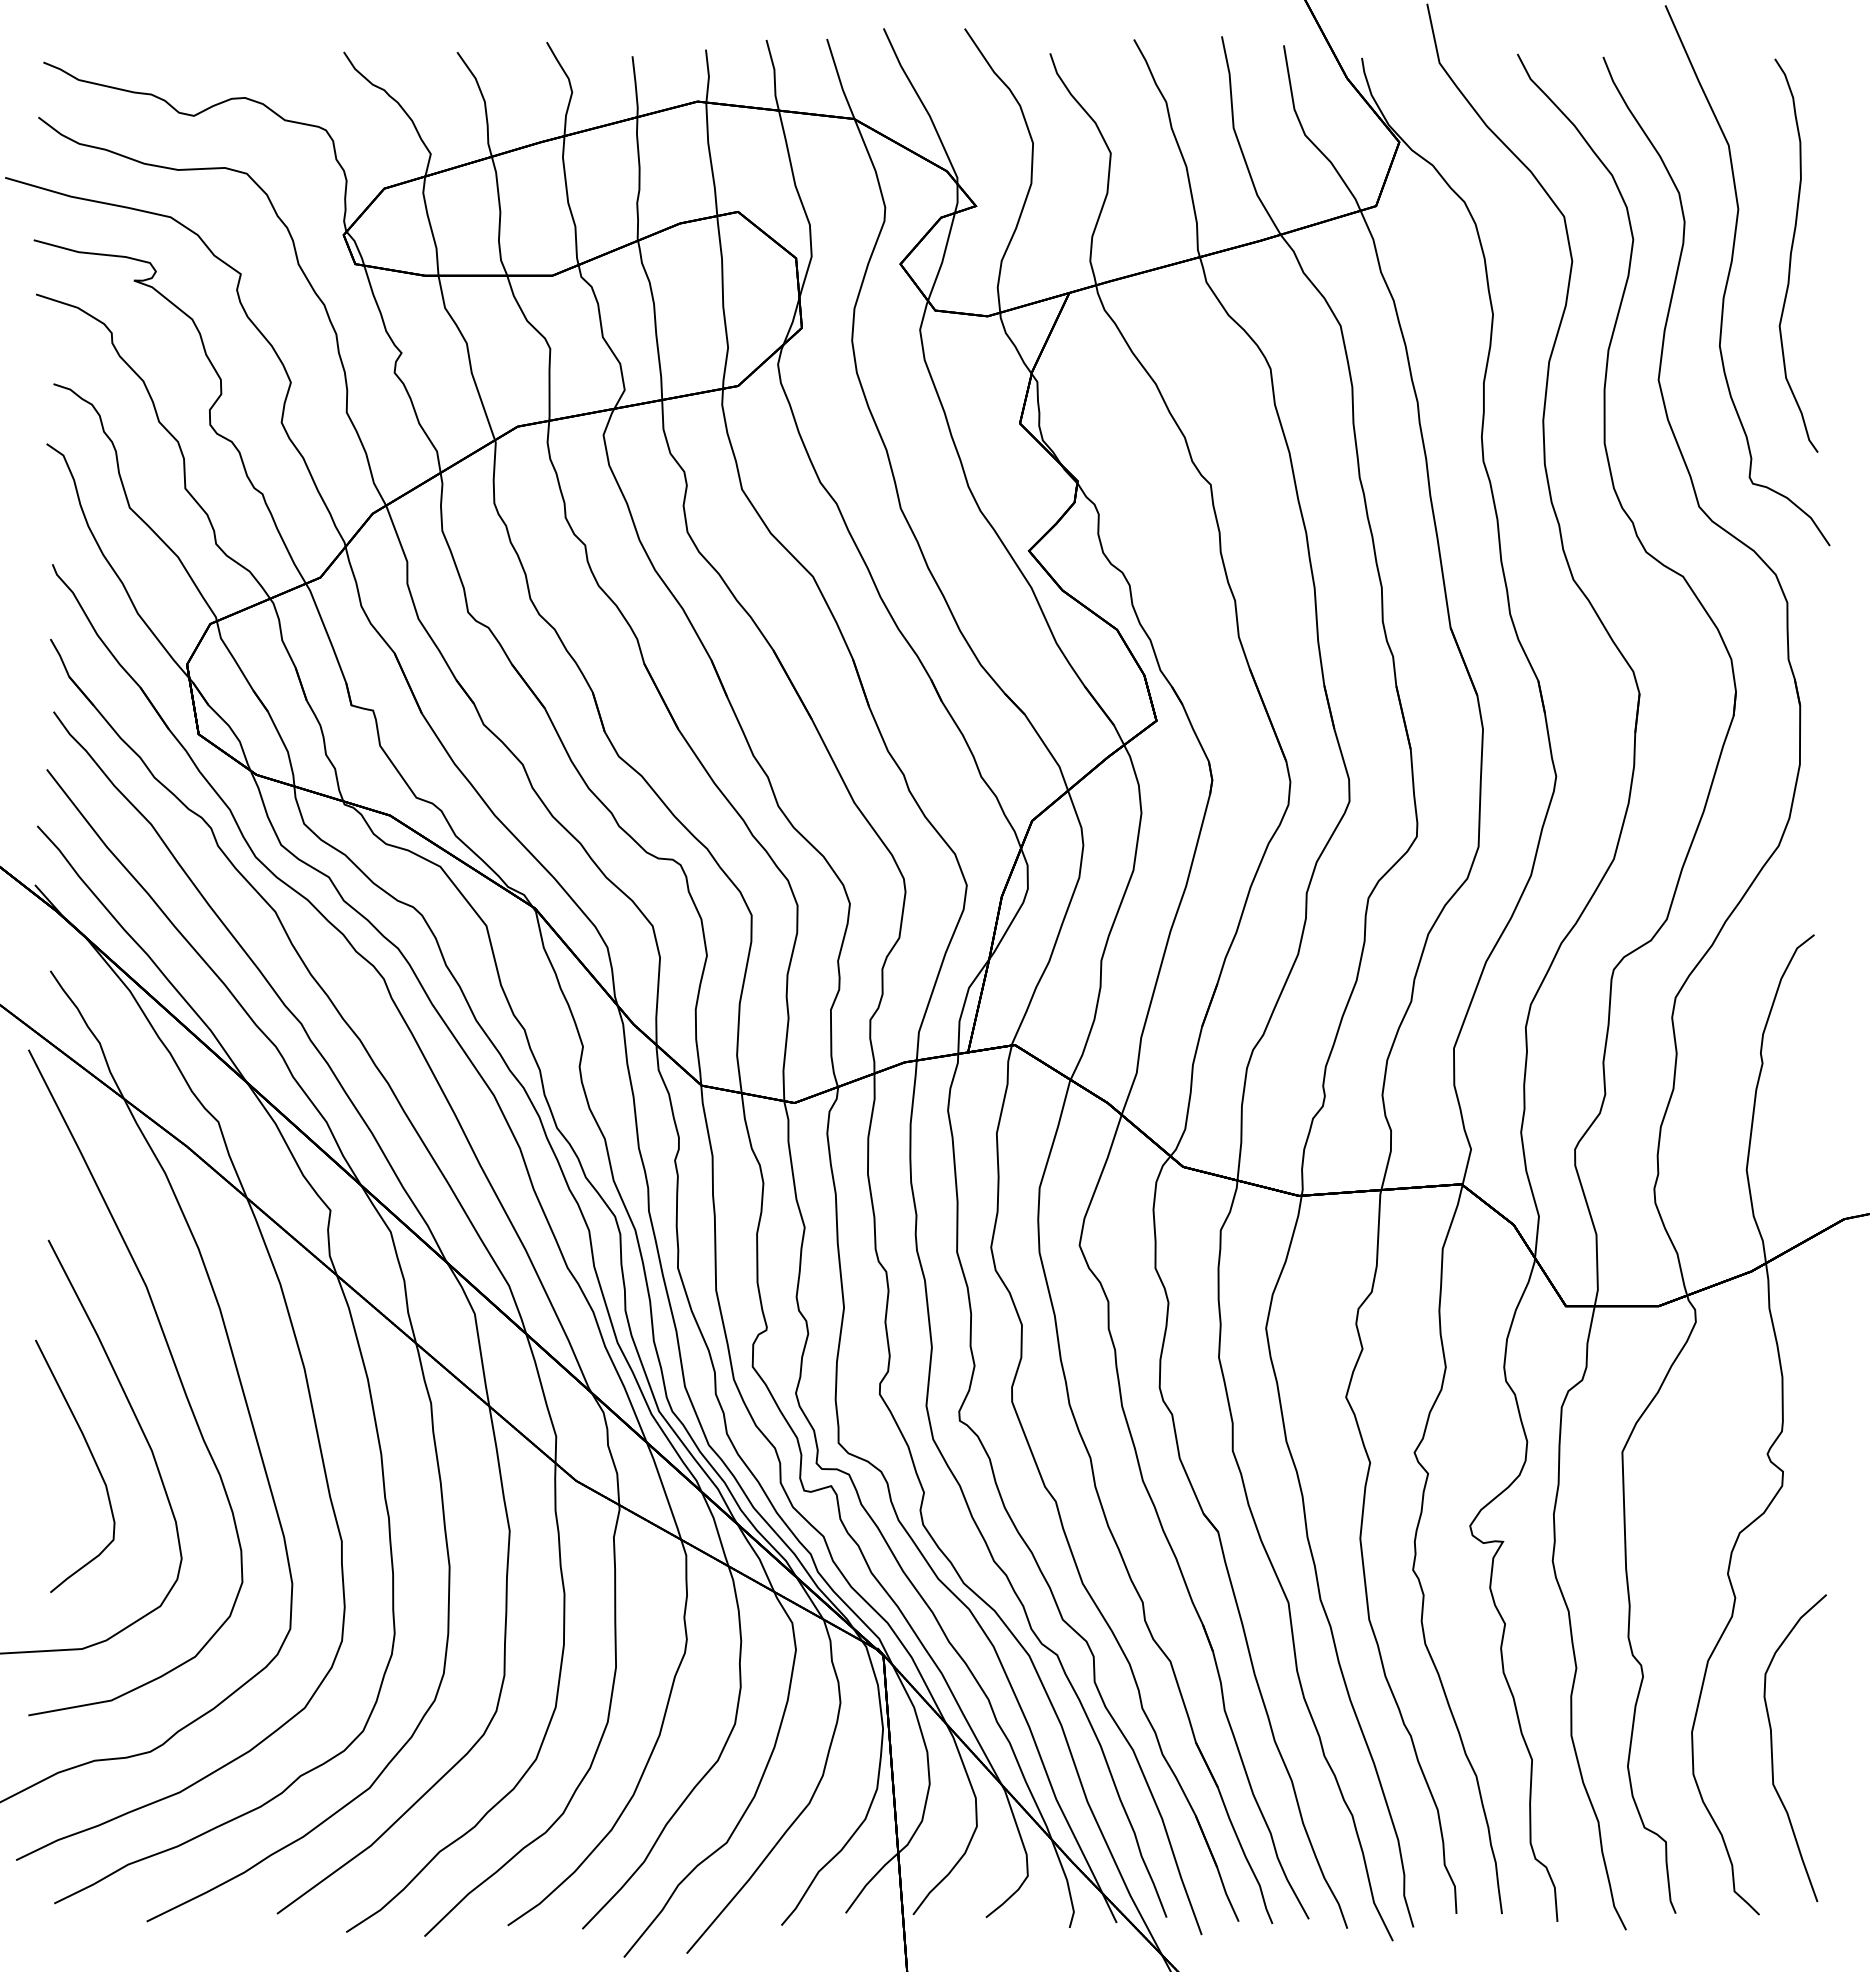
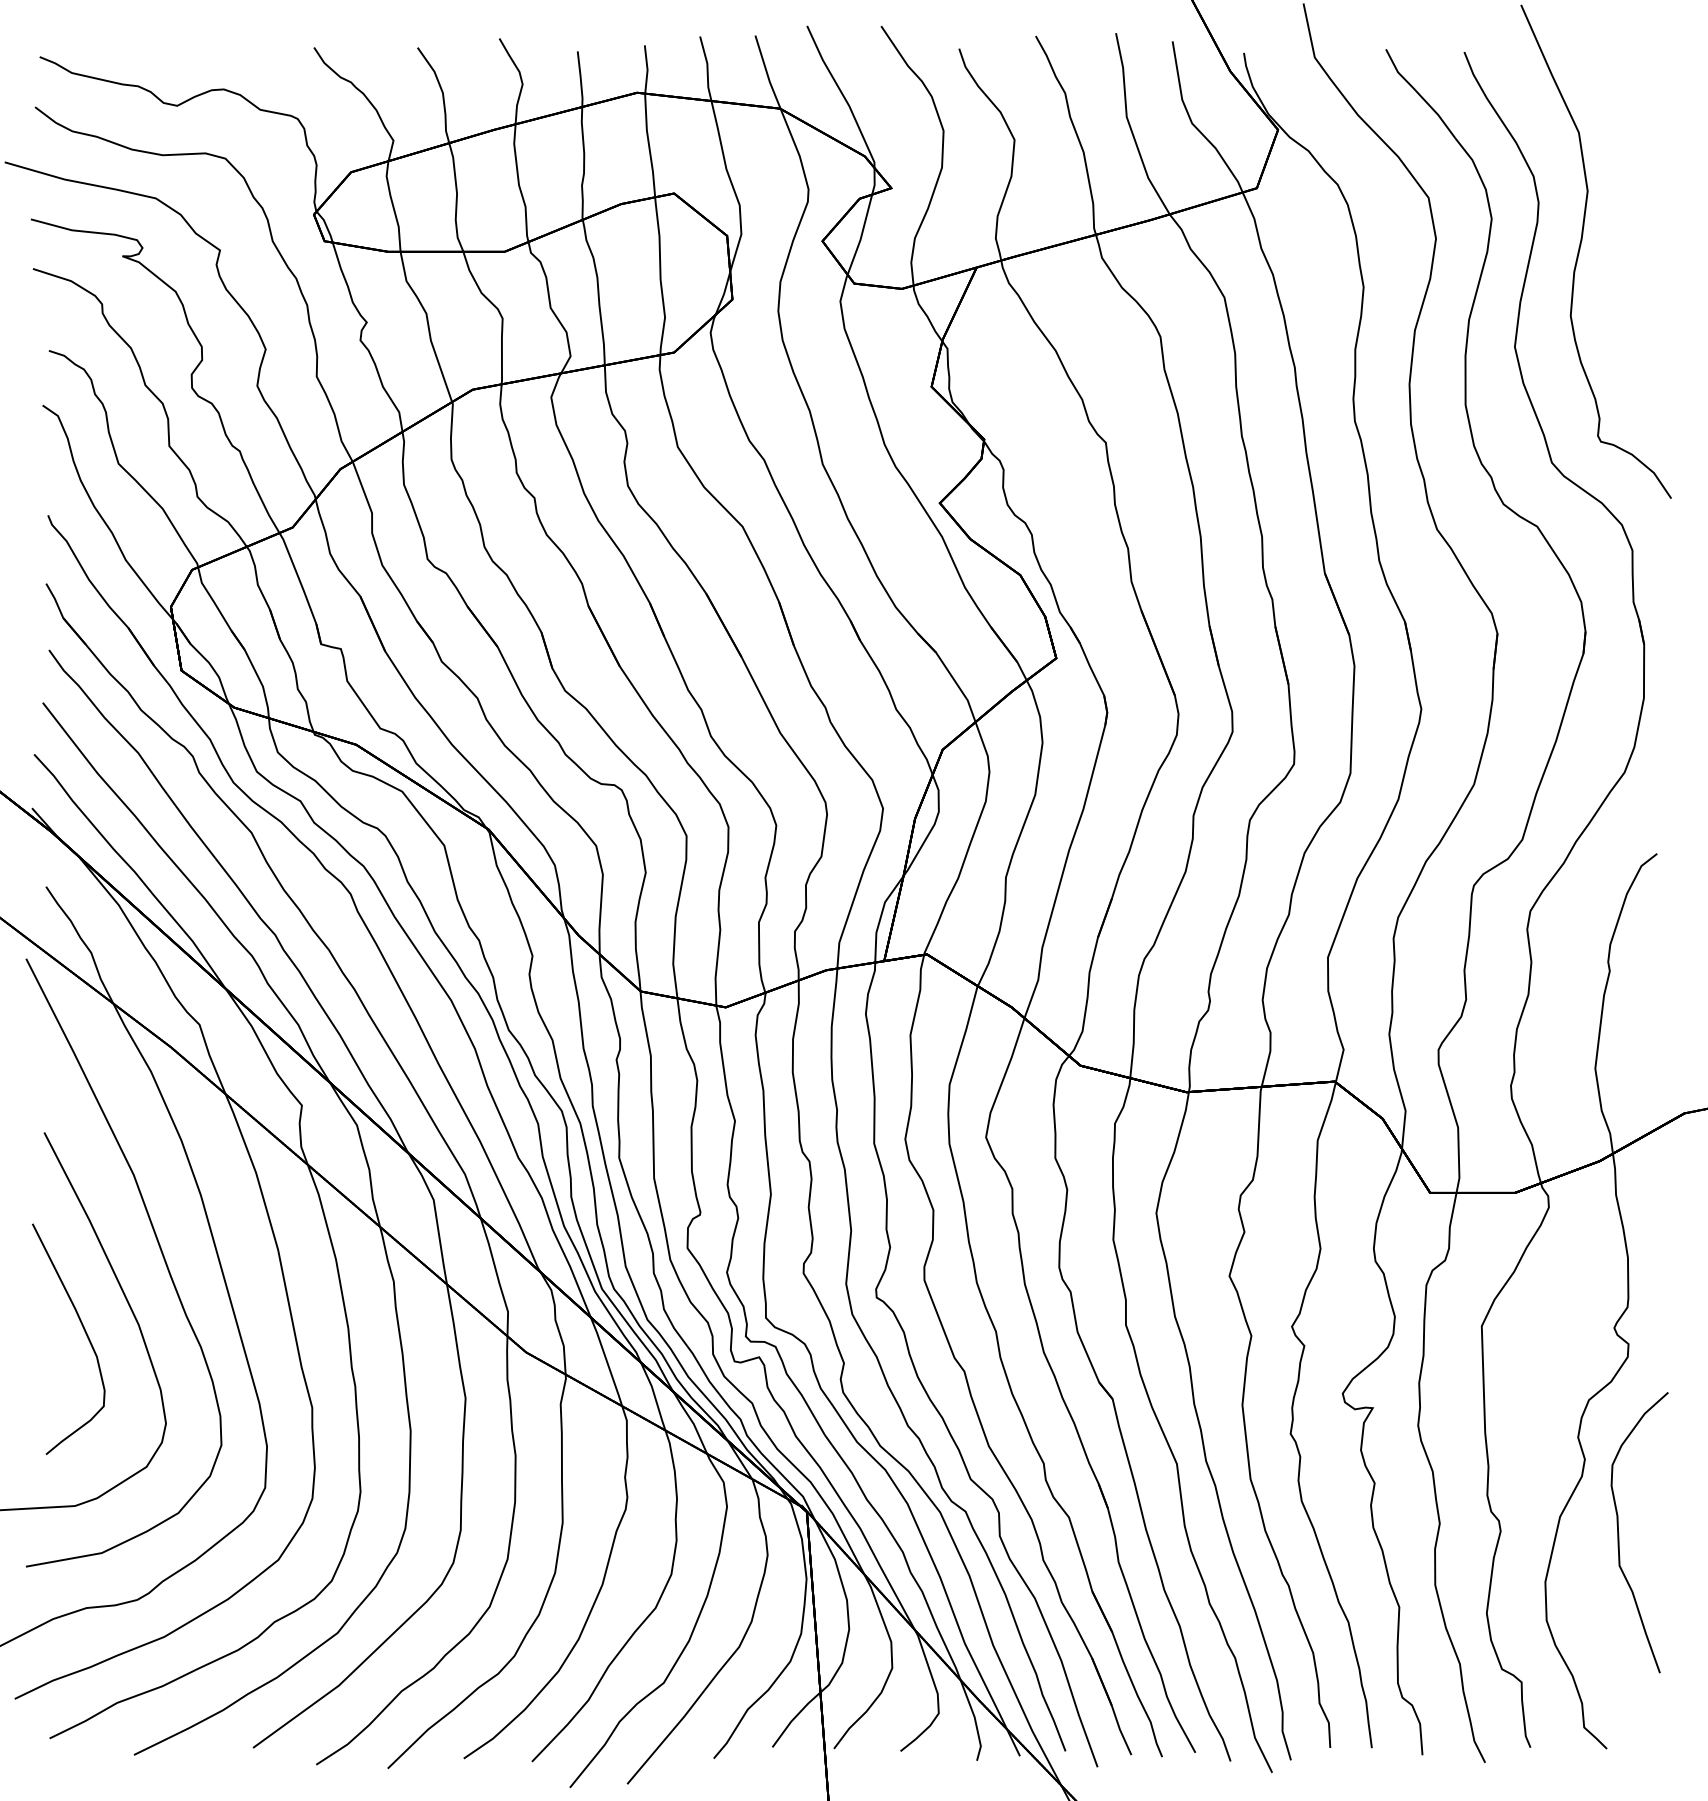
part: (1796, 255) -> (1640, 233), removed
part: (1772, 1748) -> (1618, 1532), moved

